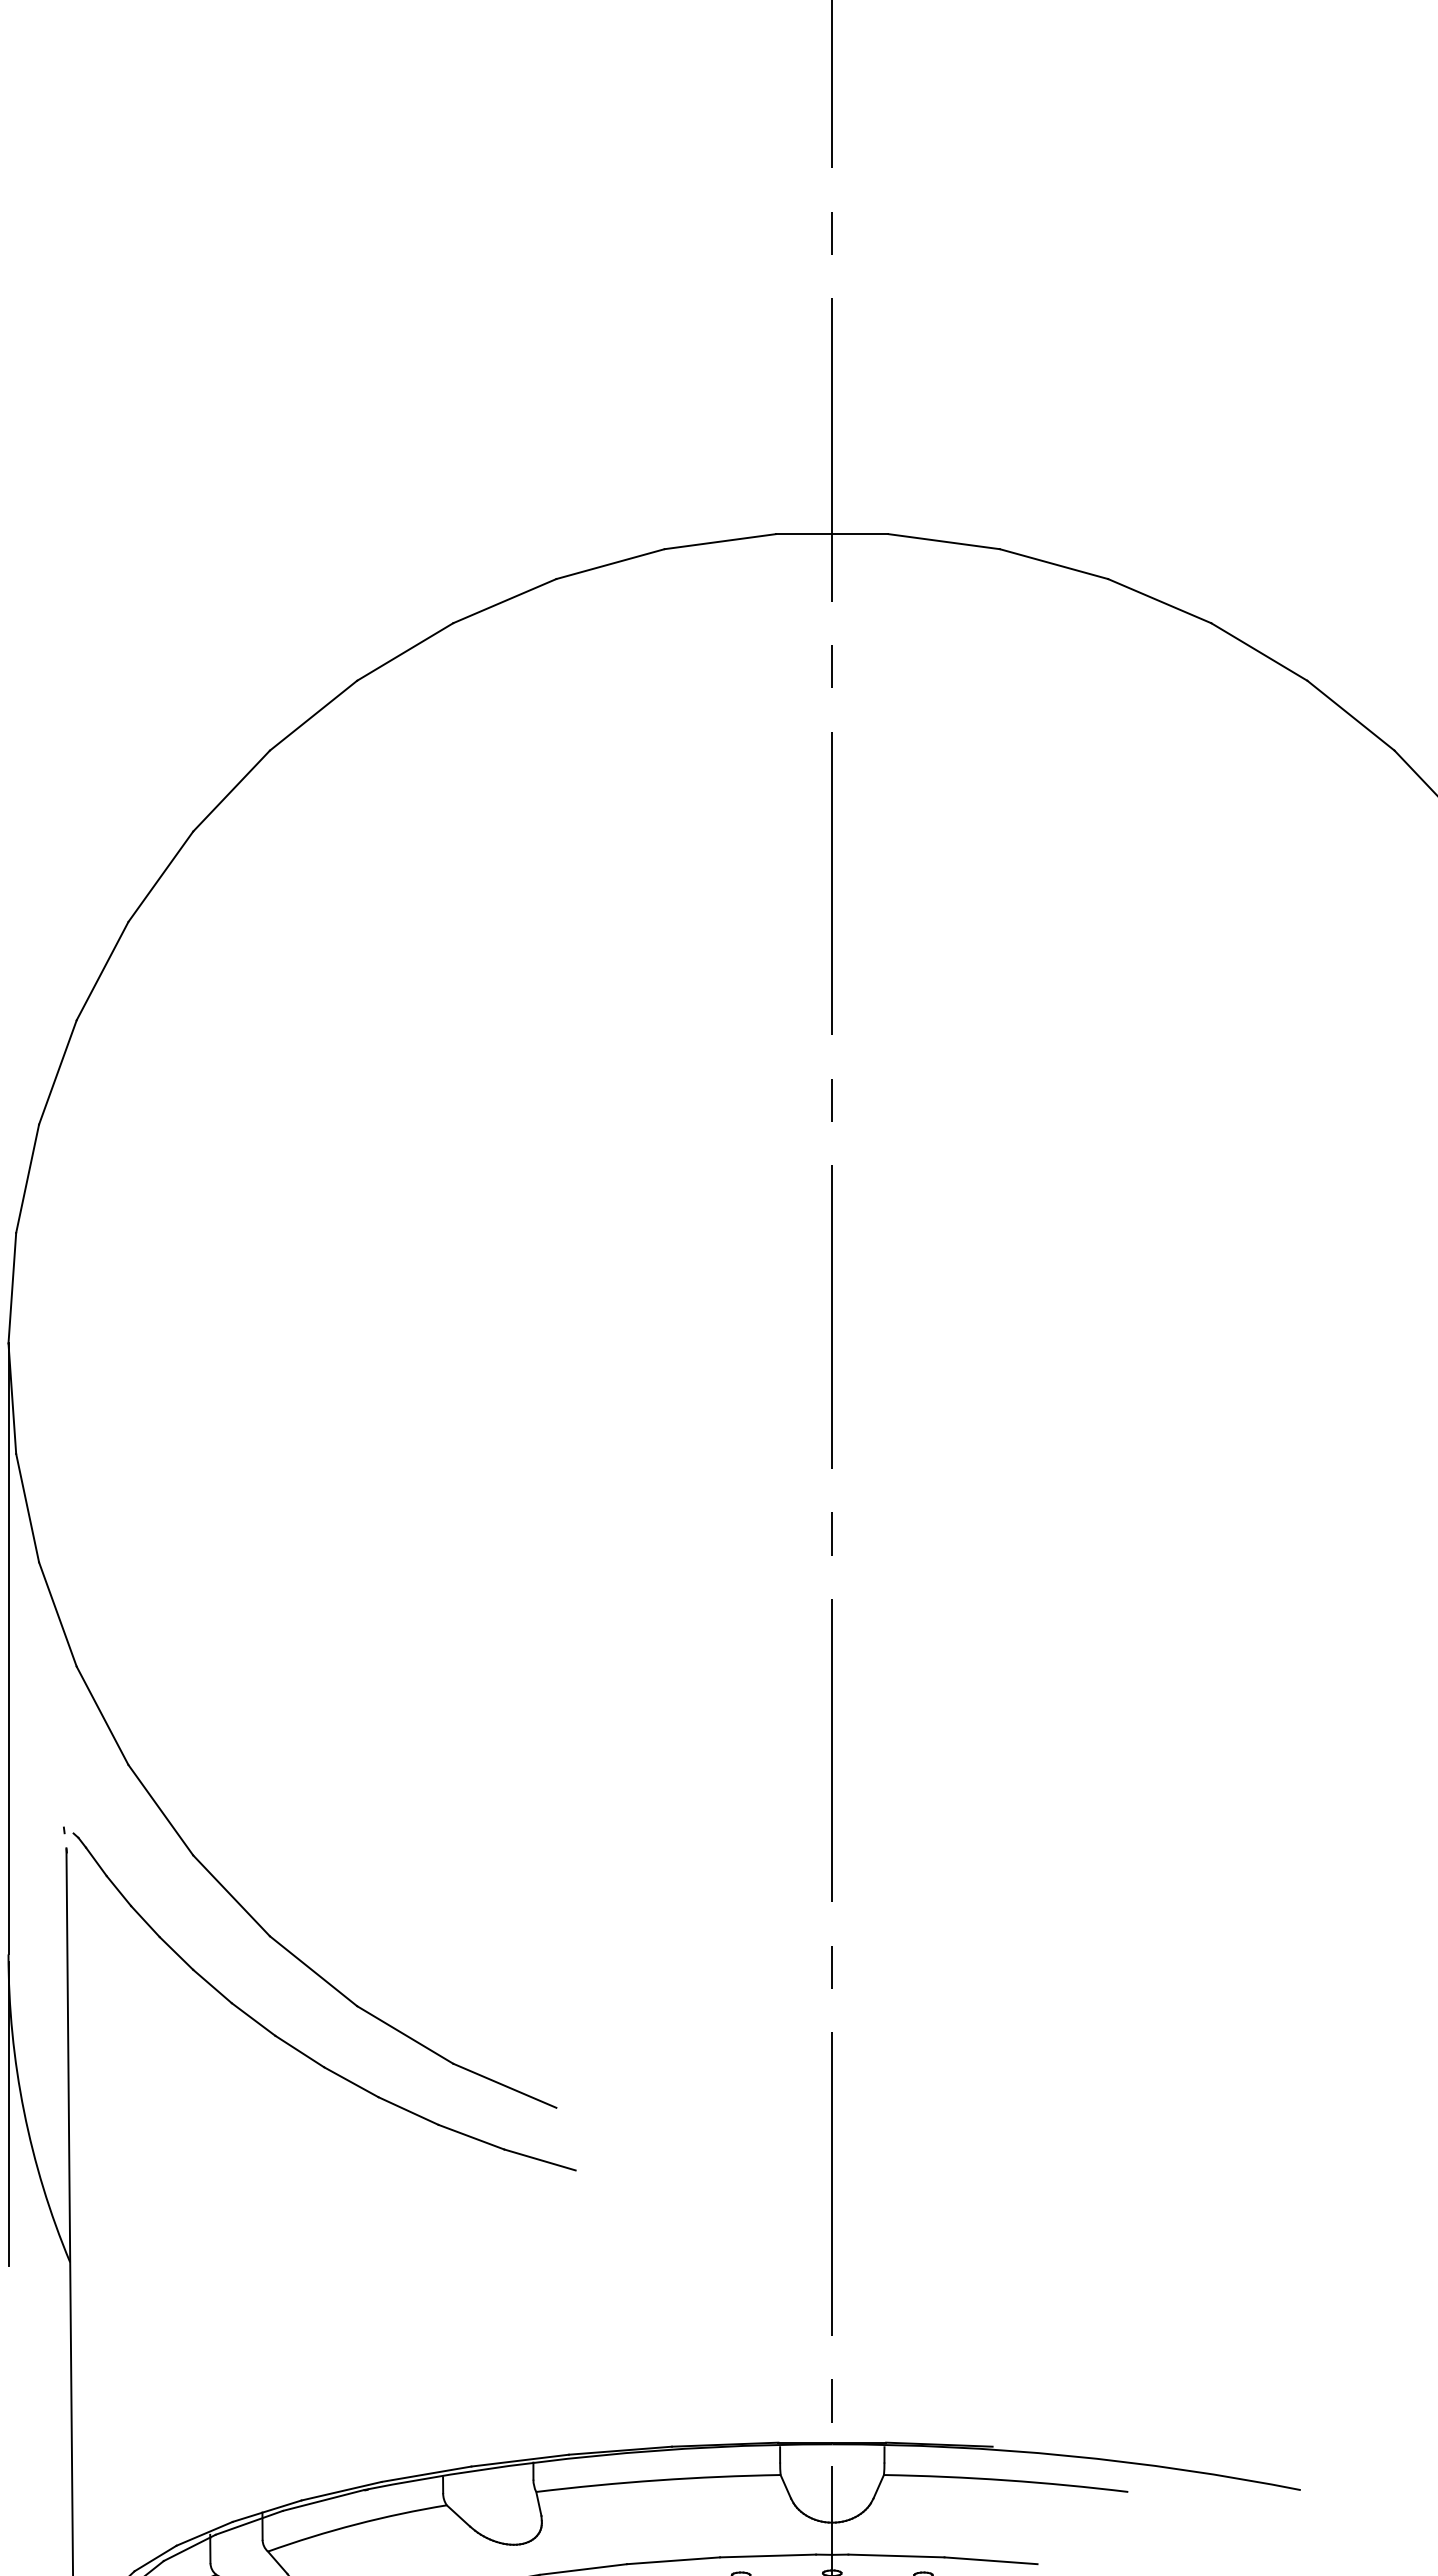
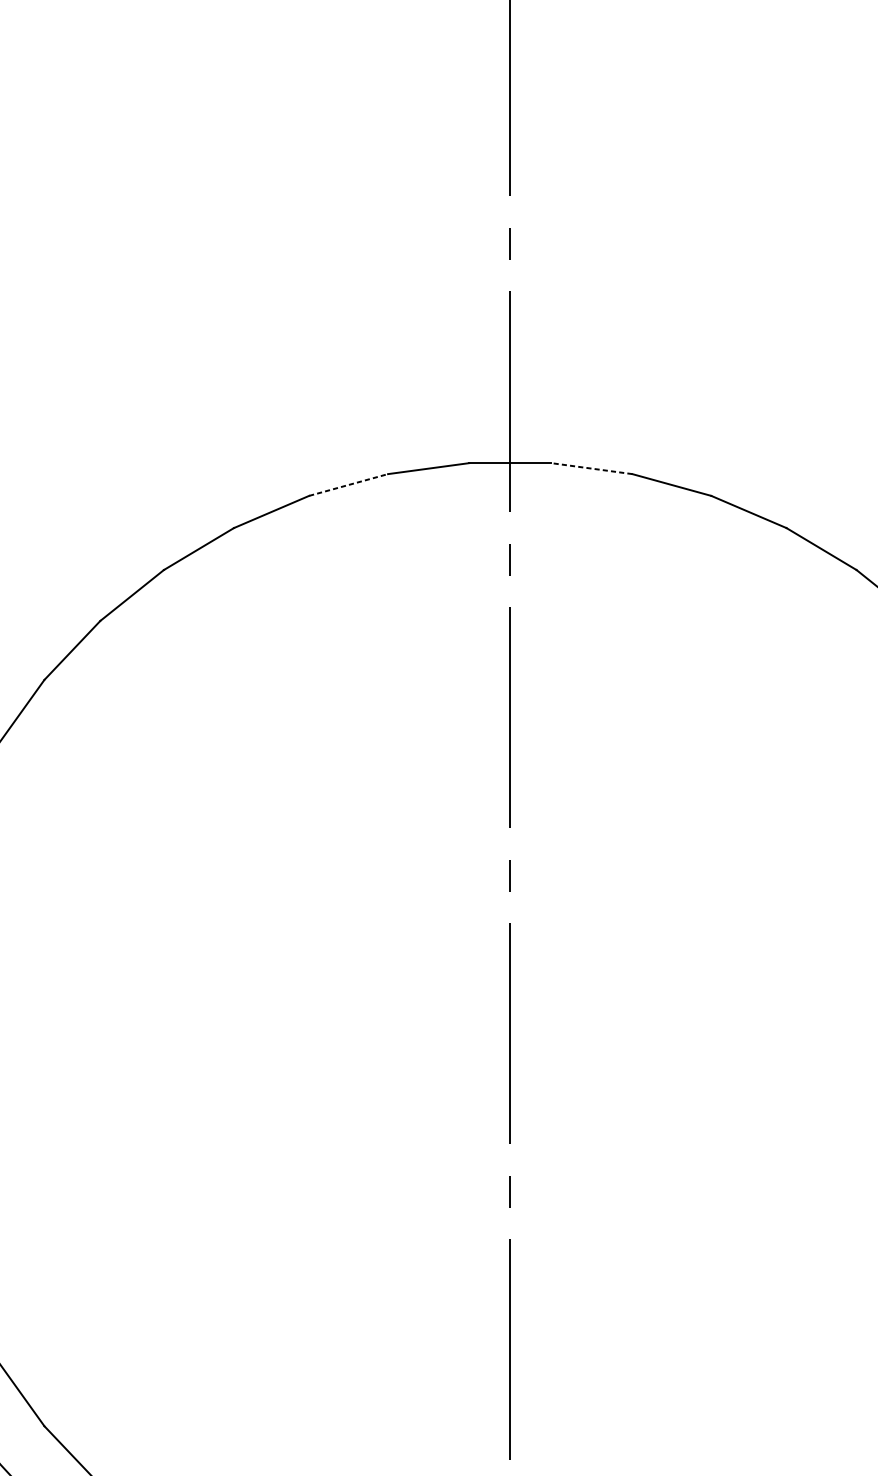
line: (943, 541) -> (591, 468), solid -> dashed
line: (610, 563) -> (348, 484), solid -> dashed

